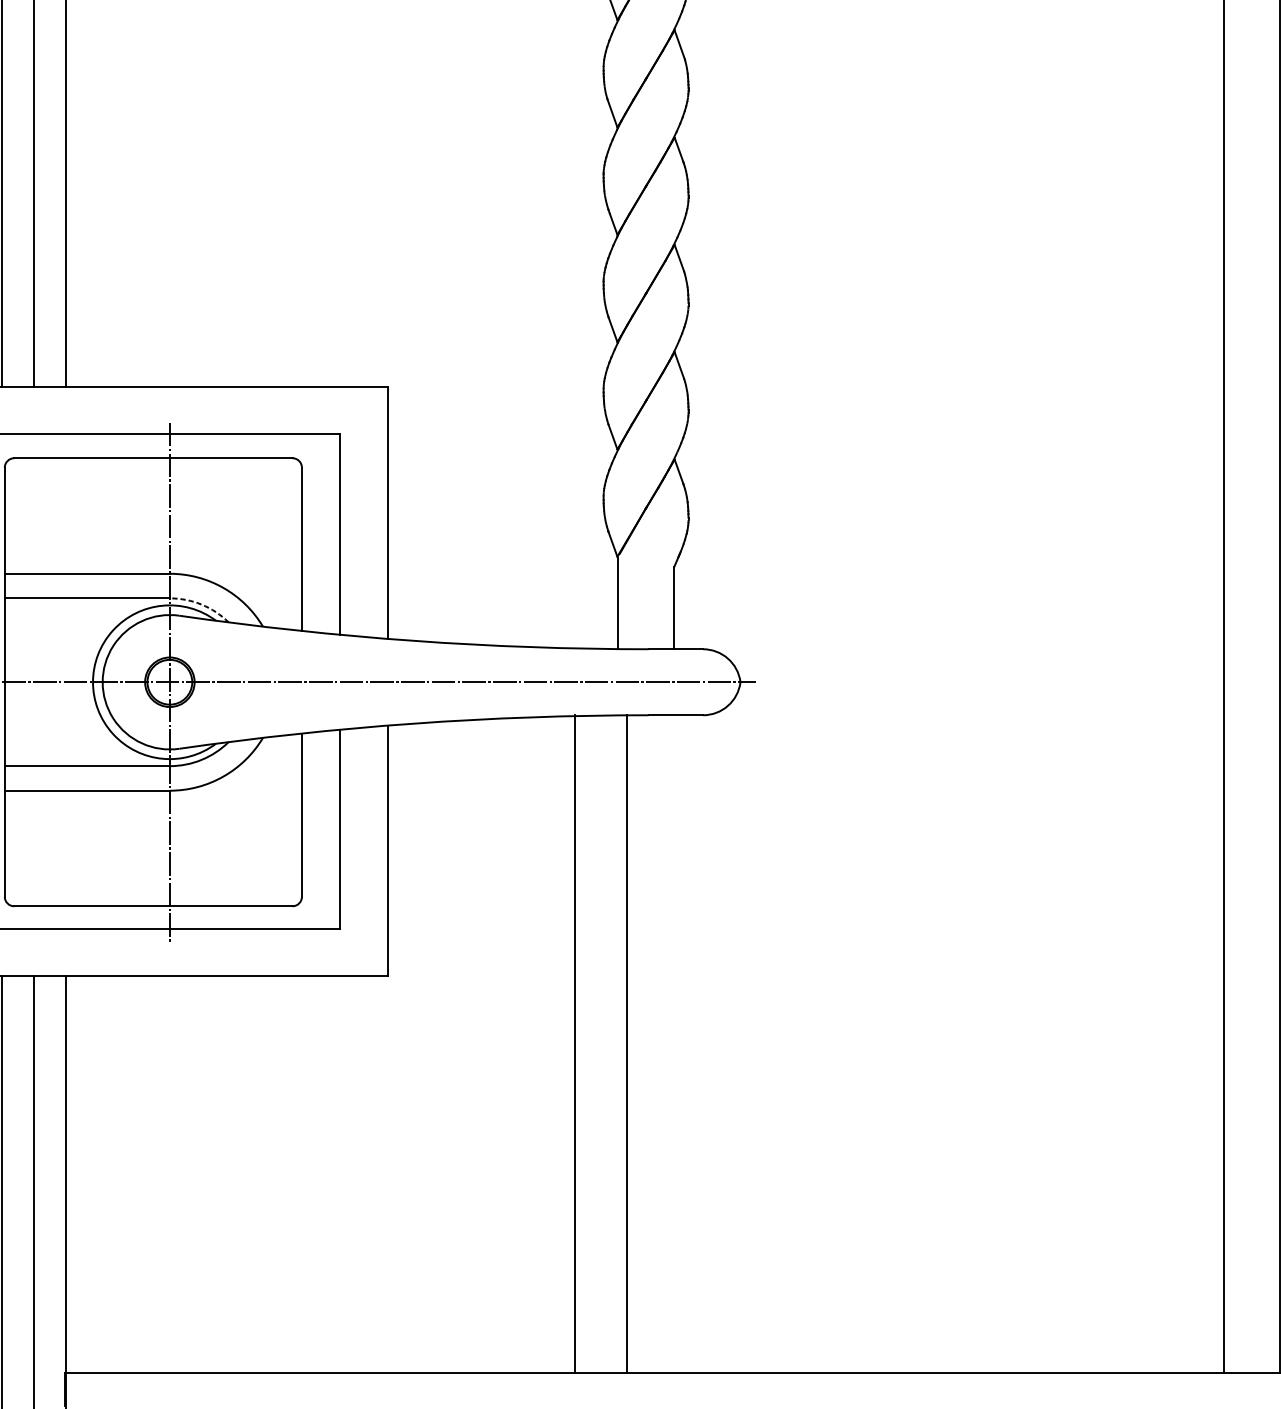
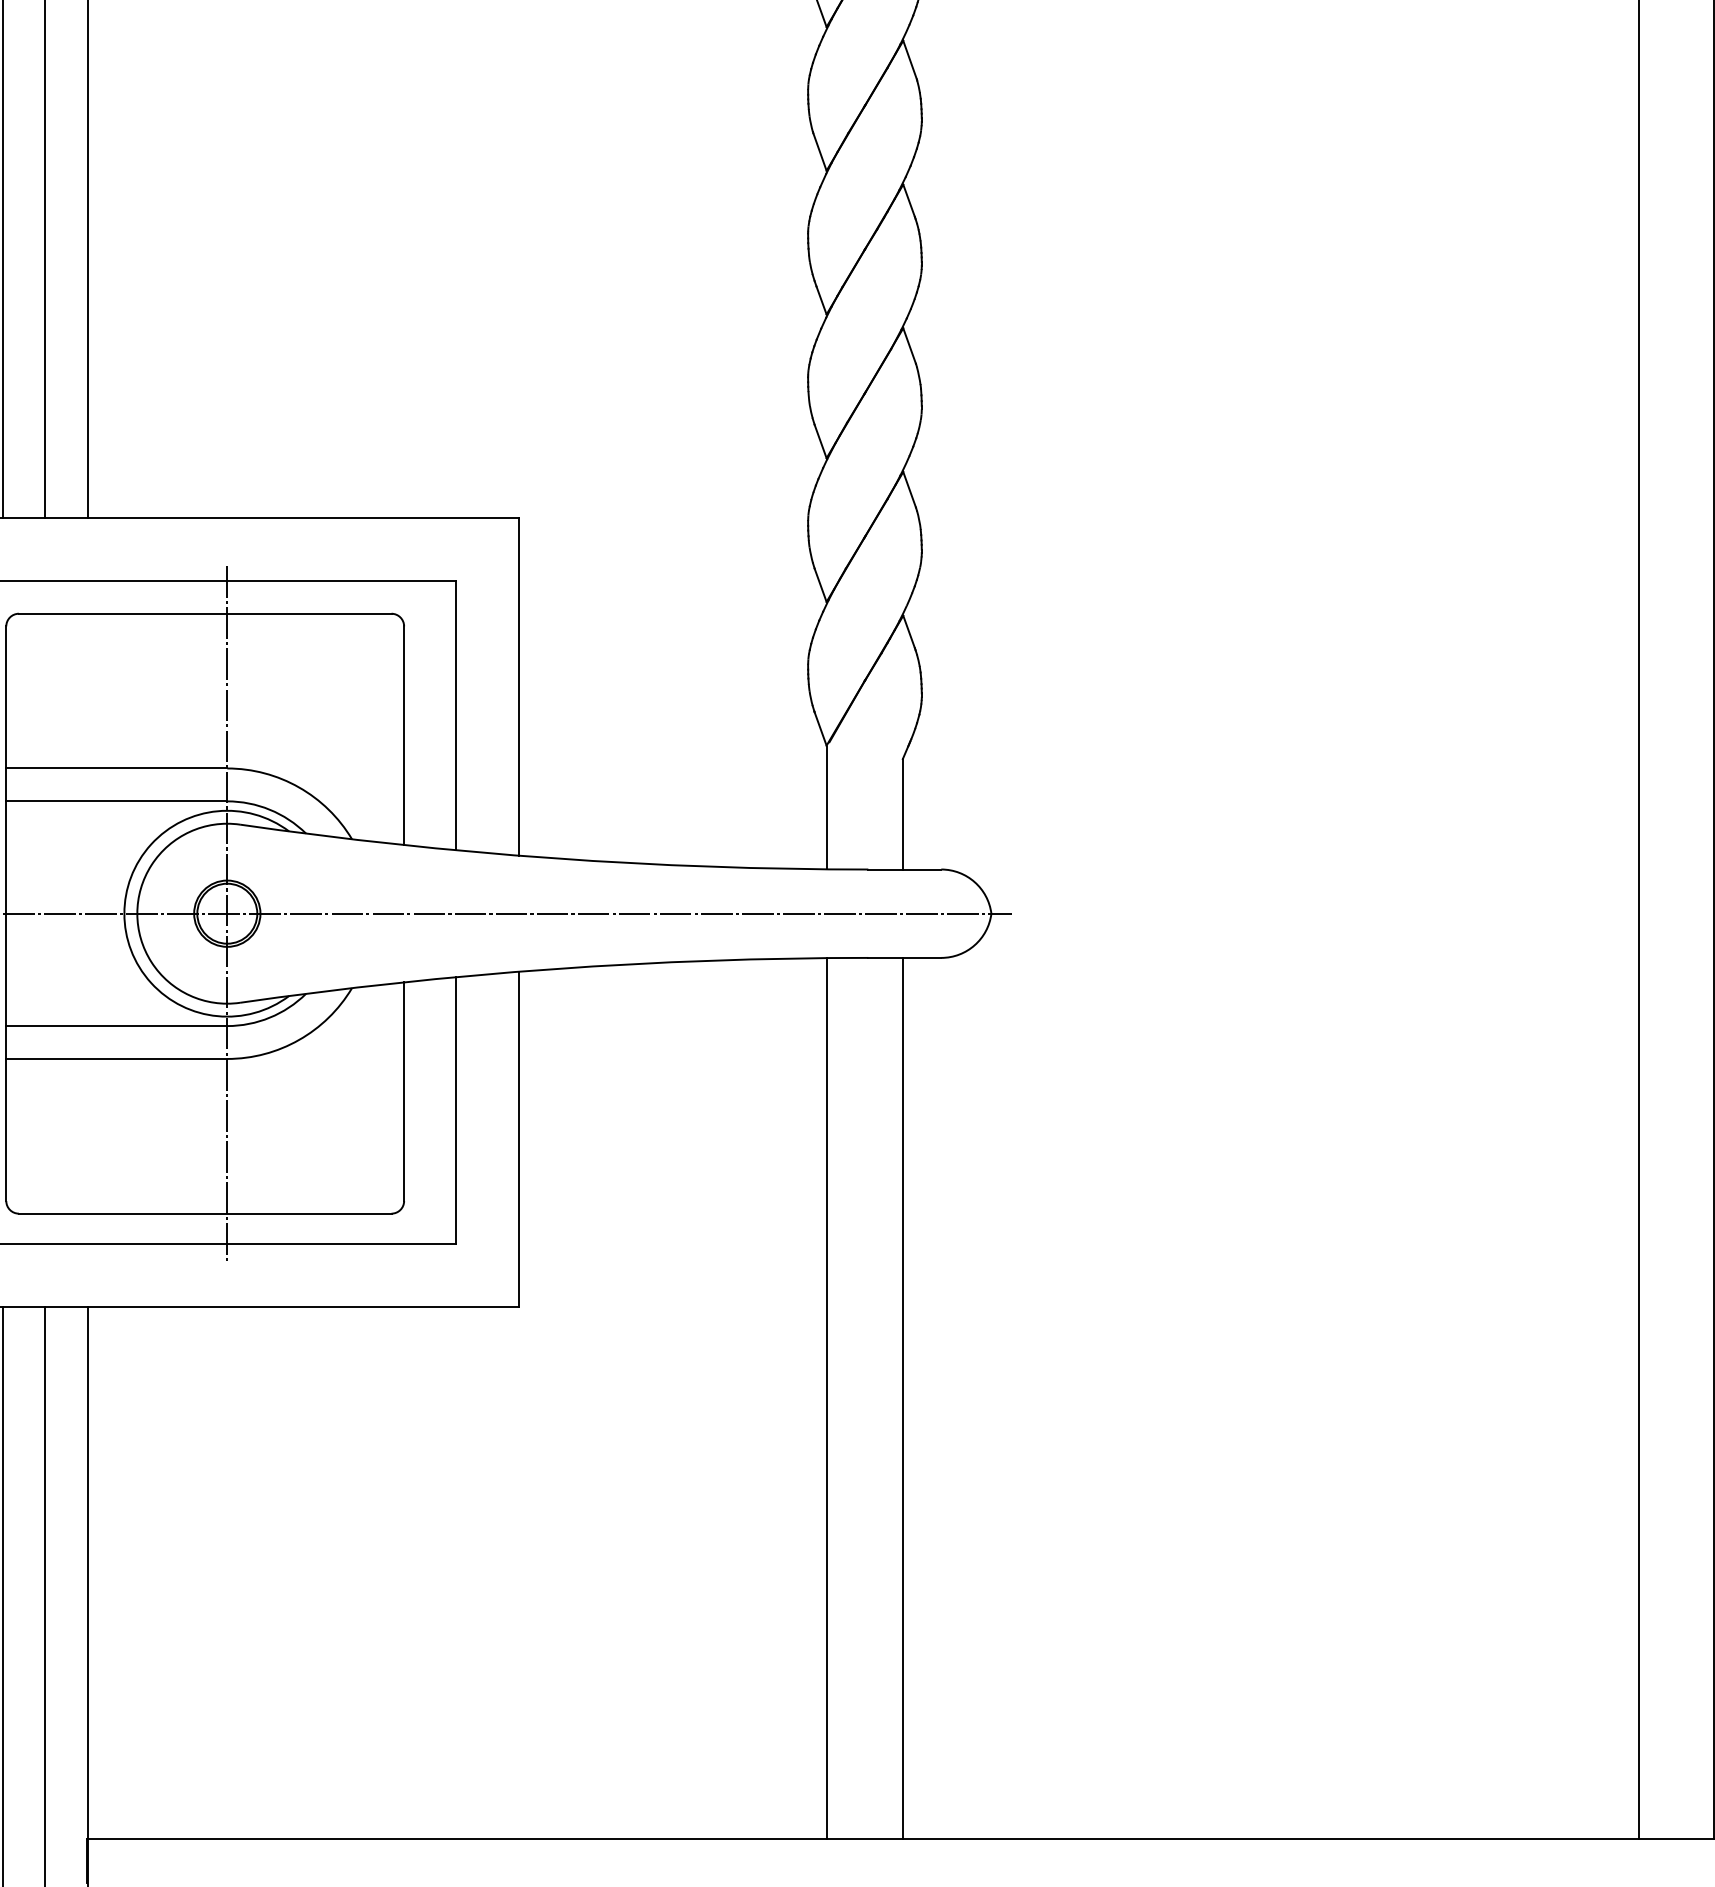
arc: (201, 604) -> (269, 809), dashed -> solid
line: (626, 1043) -> (902, 1397), moved
line: (575, 1044) -> (827, 1398), moved

